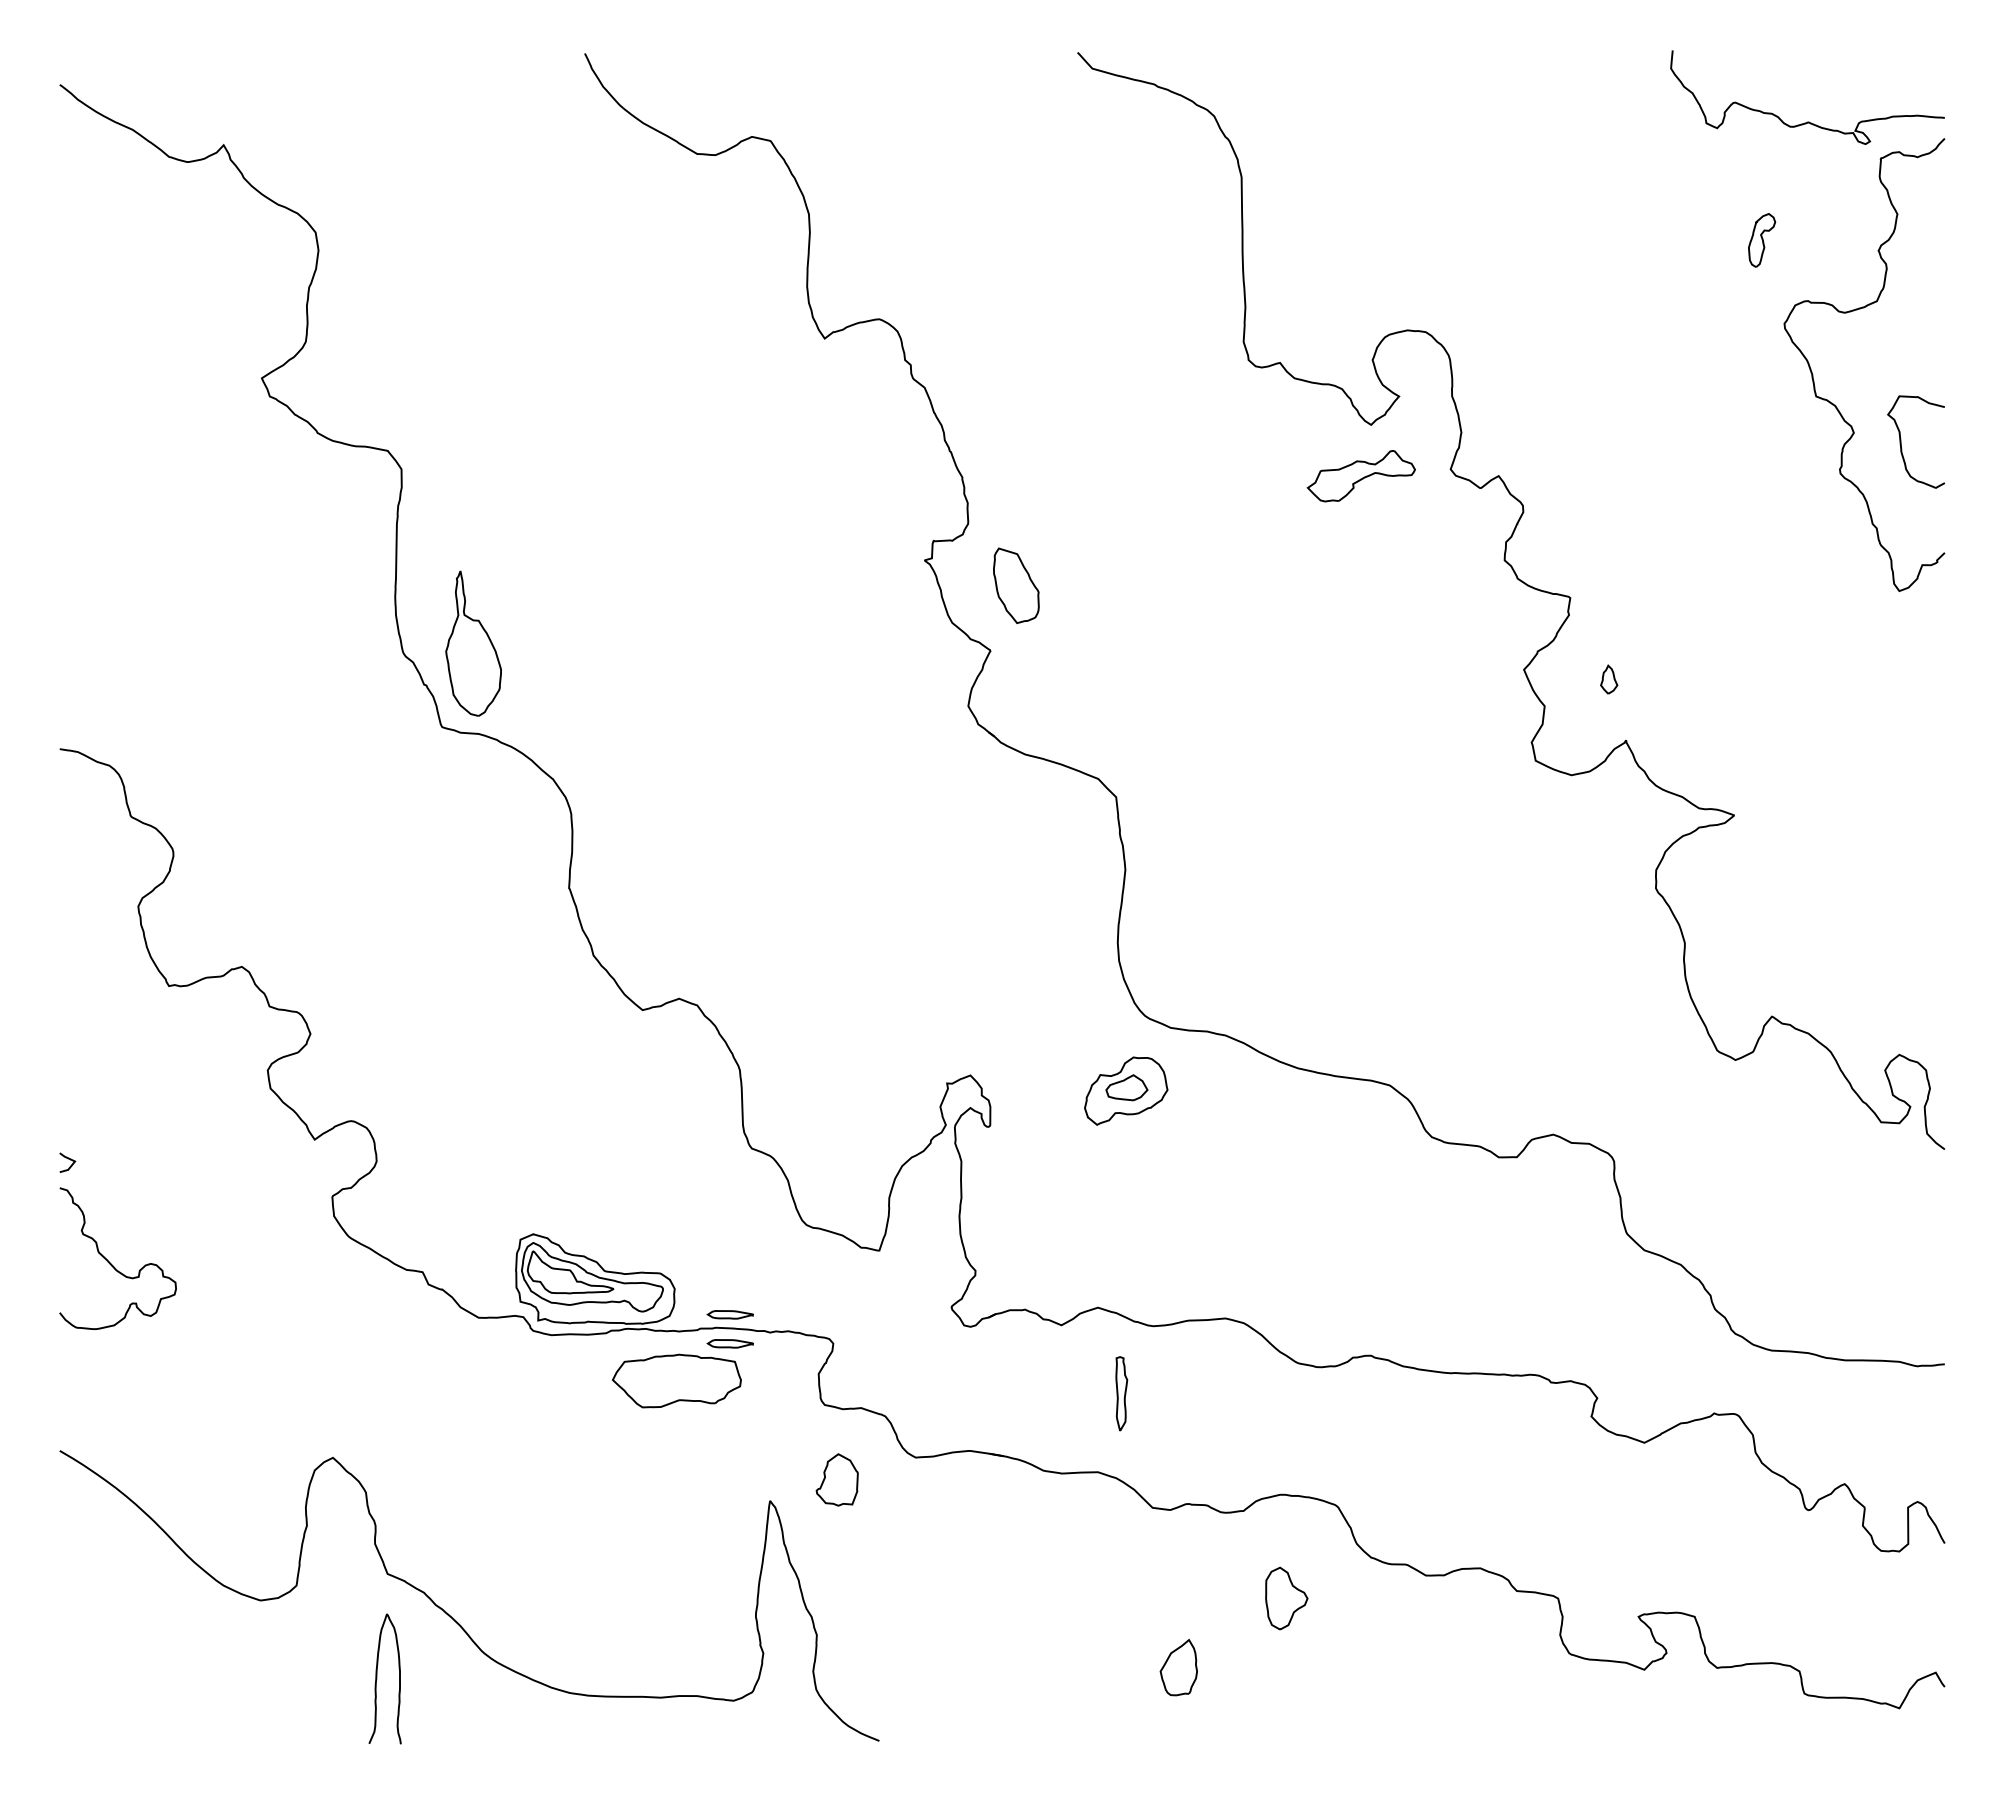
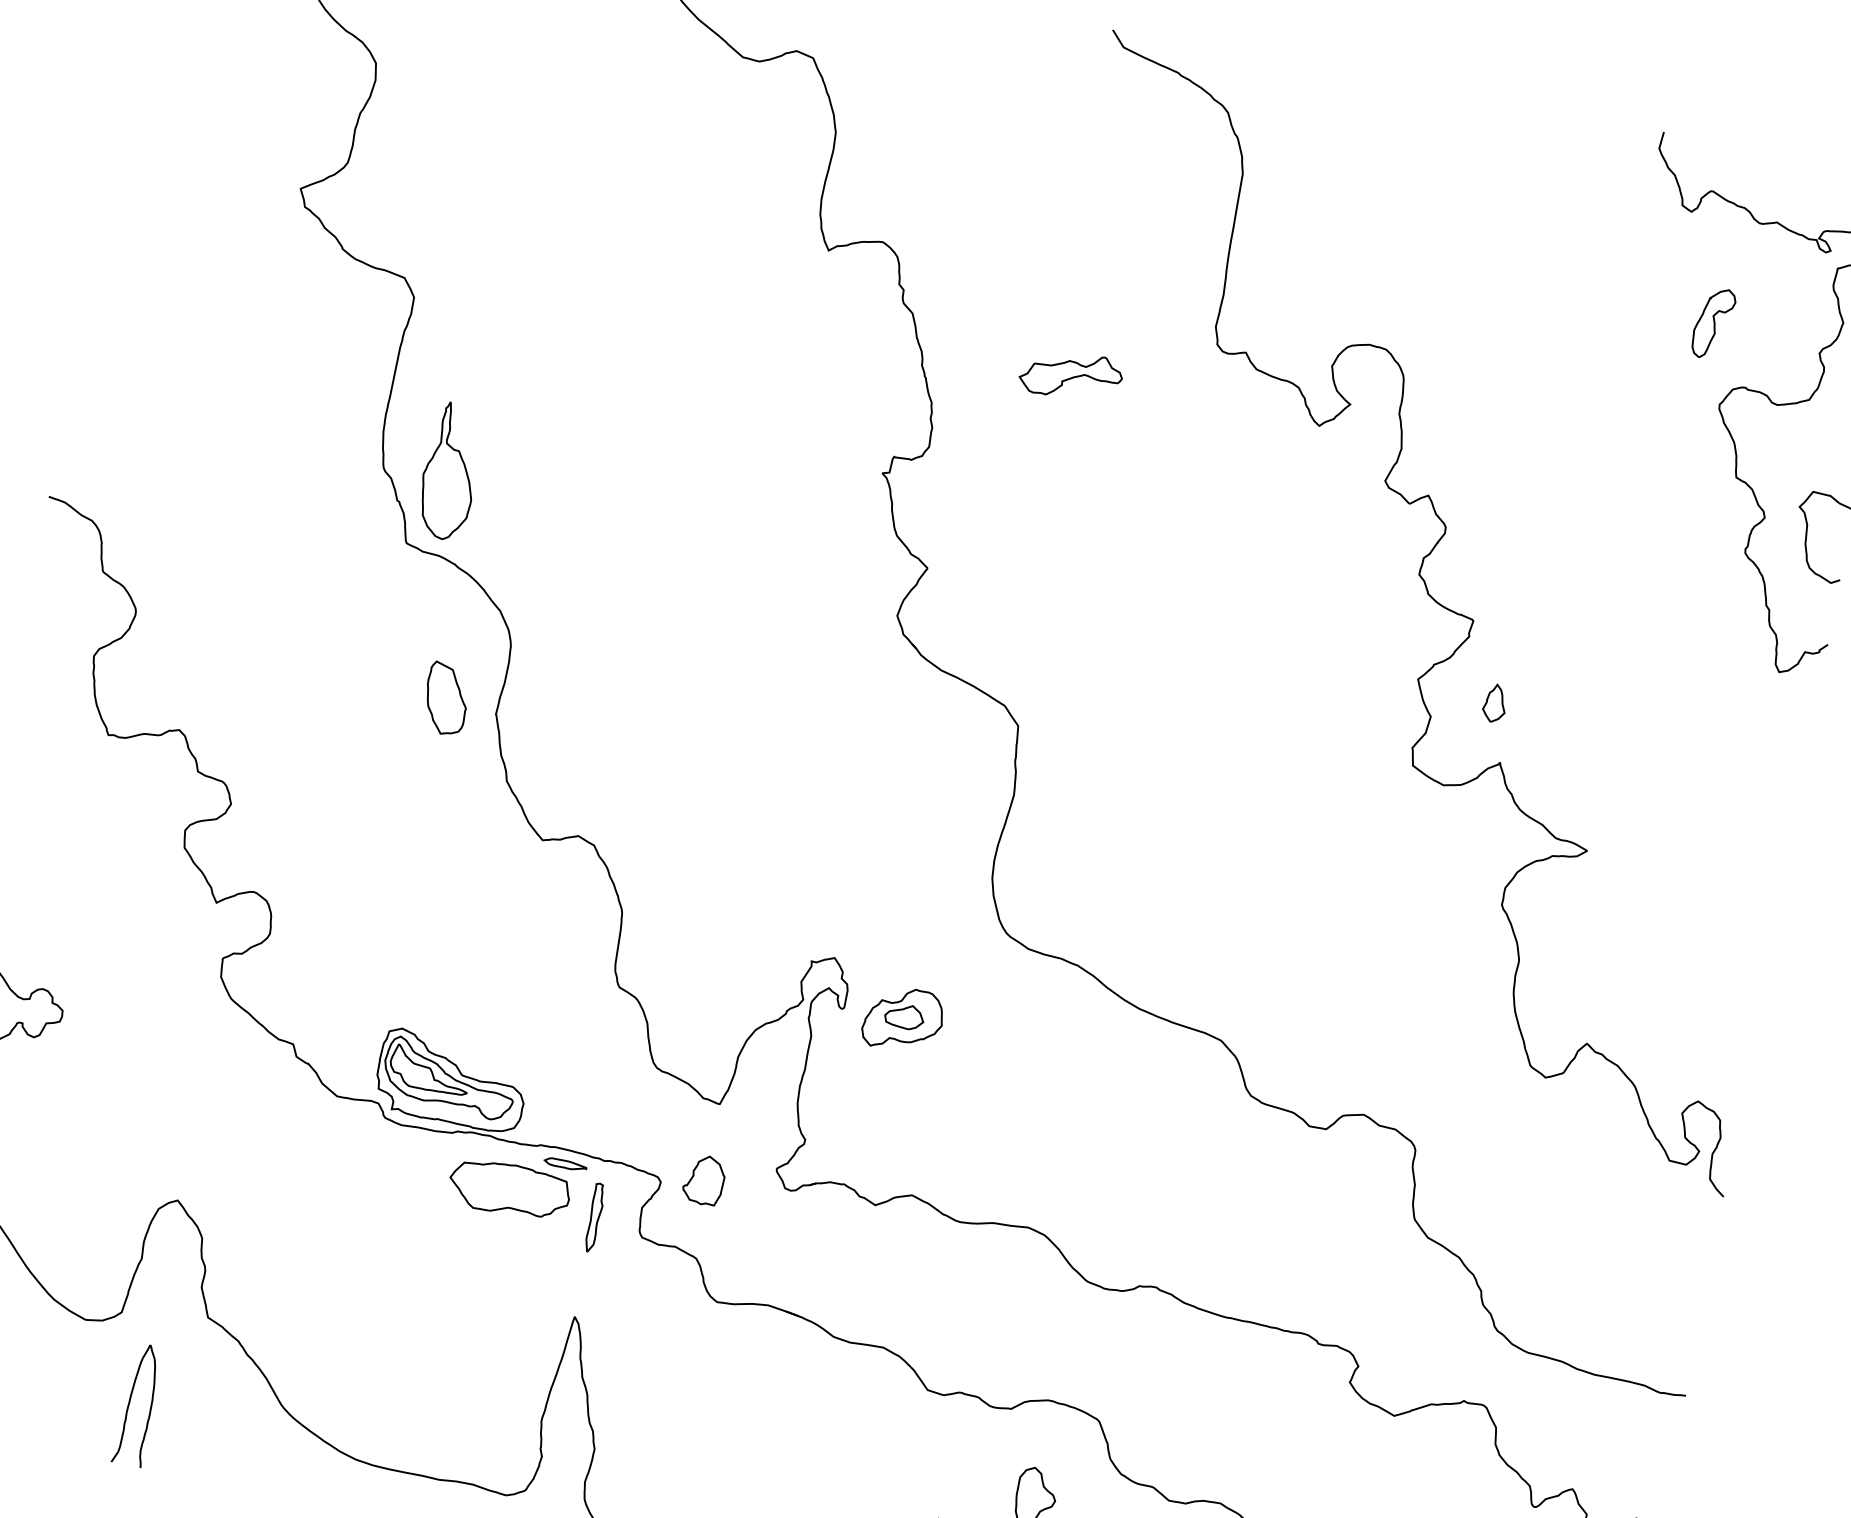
part: (1761, 240) -> (1712, 323), size x1.43
part: (1360, 476) -> (1070, 375), moved
part: (1016, 585) -> (446, 698), moved
part: (1608, 679) -> (1494, 703), size x1.43
part: (1126, 1090) -> (903, 1019), moved
part: (729, 1314) -> (569, 1137), removed
part: (1121, 1393) -> (594, 1217), moved
part: (836, 1479) -> (703, 1179), moved
curve: (377, 1678) -> (130, 1403), moved

